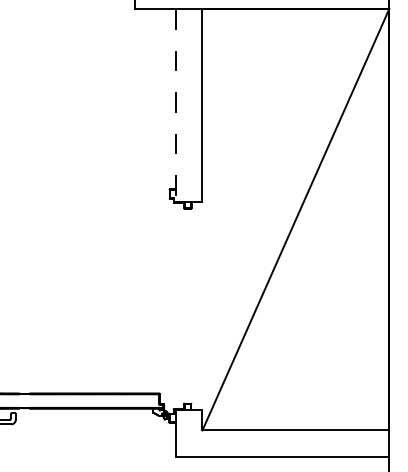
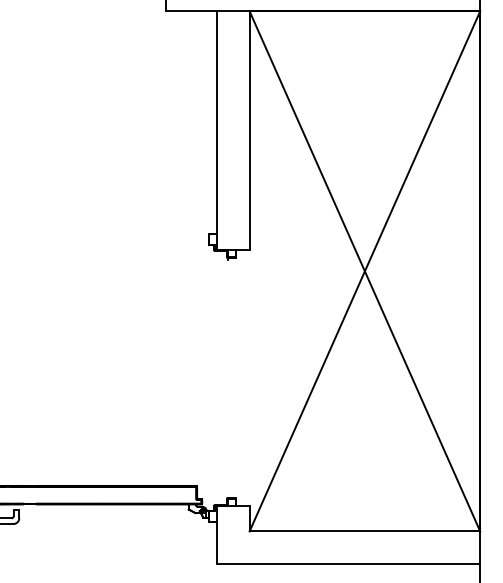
line: (176, 106) -> (217, 131), dashed -> solid
line: (295, 219) -> (364, 271), added

